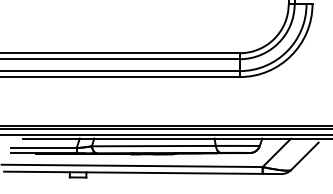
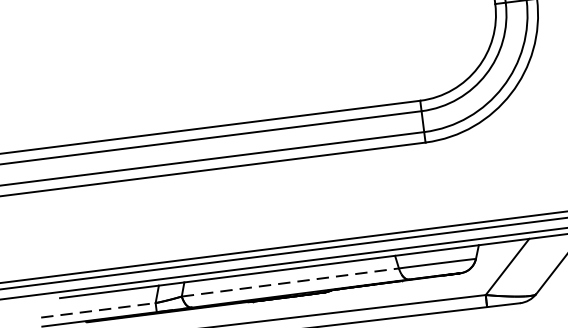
line: (153, 146) -> (289, 283), solid -> dashed
line: (44, 148) -> (99, 310), solid -> dashed

